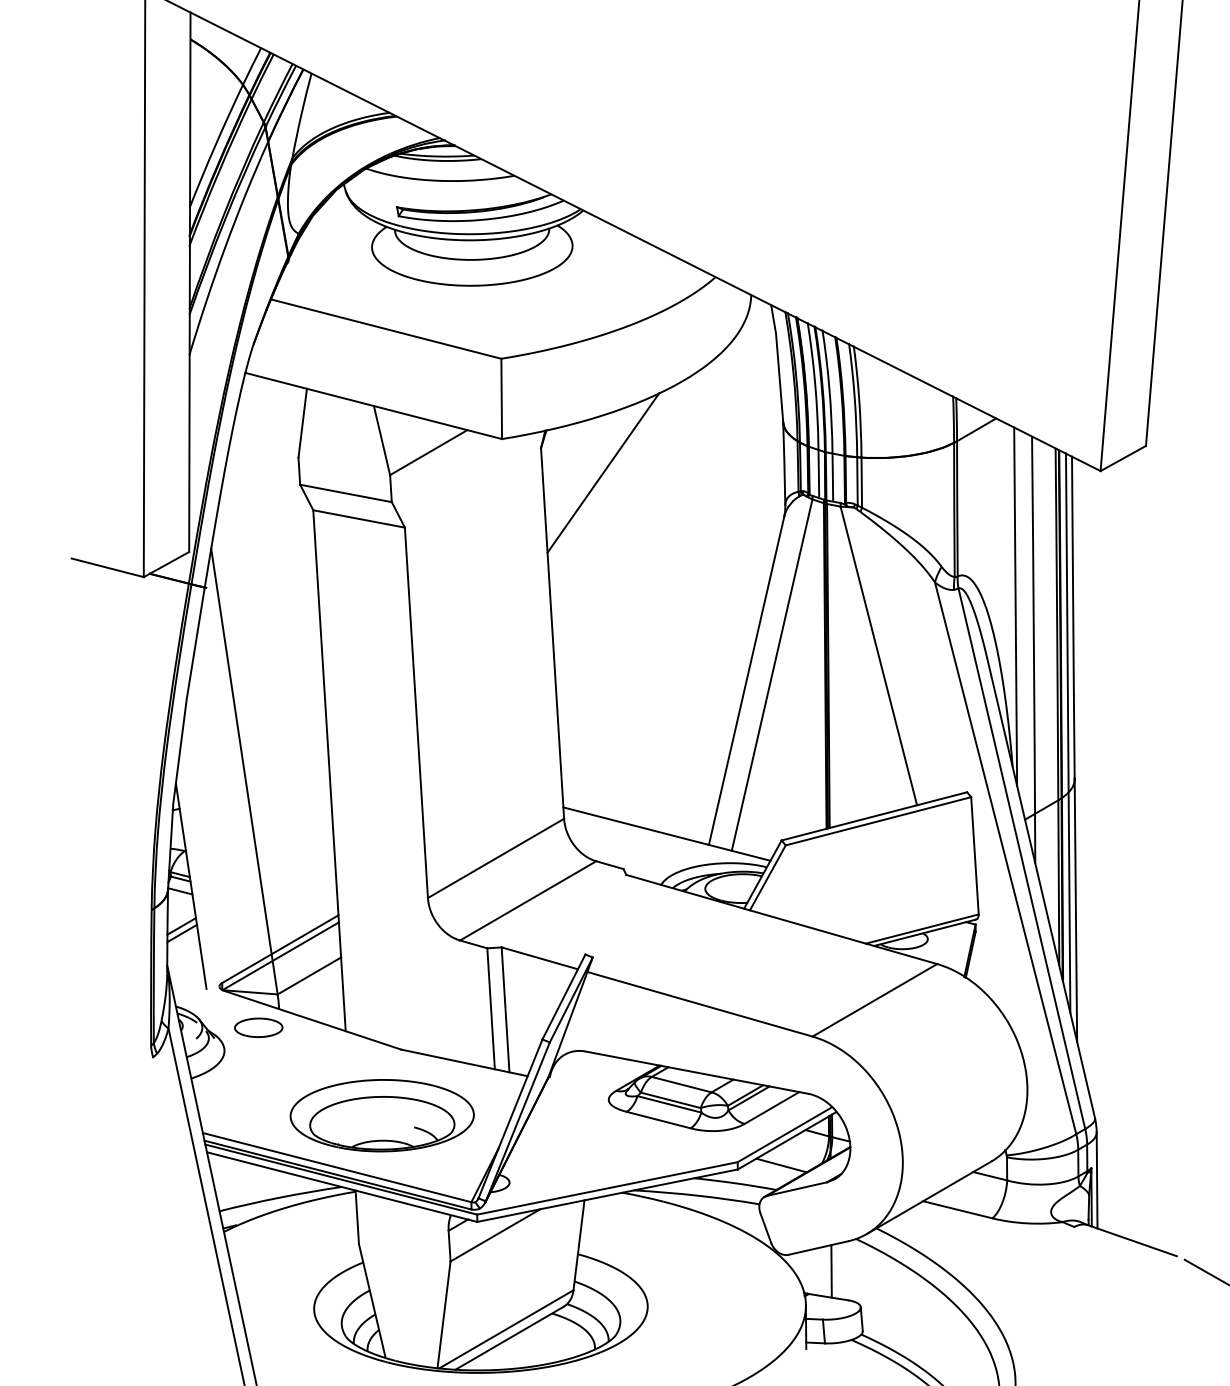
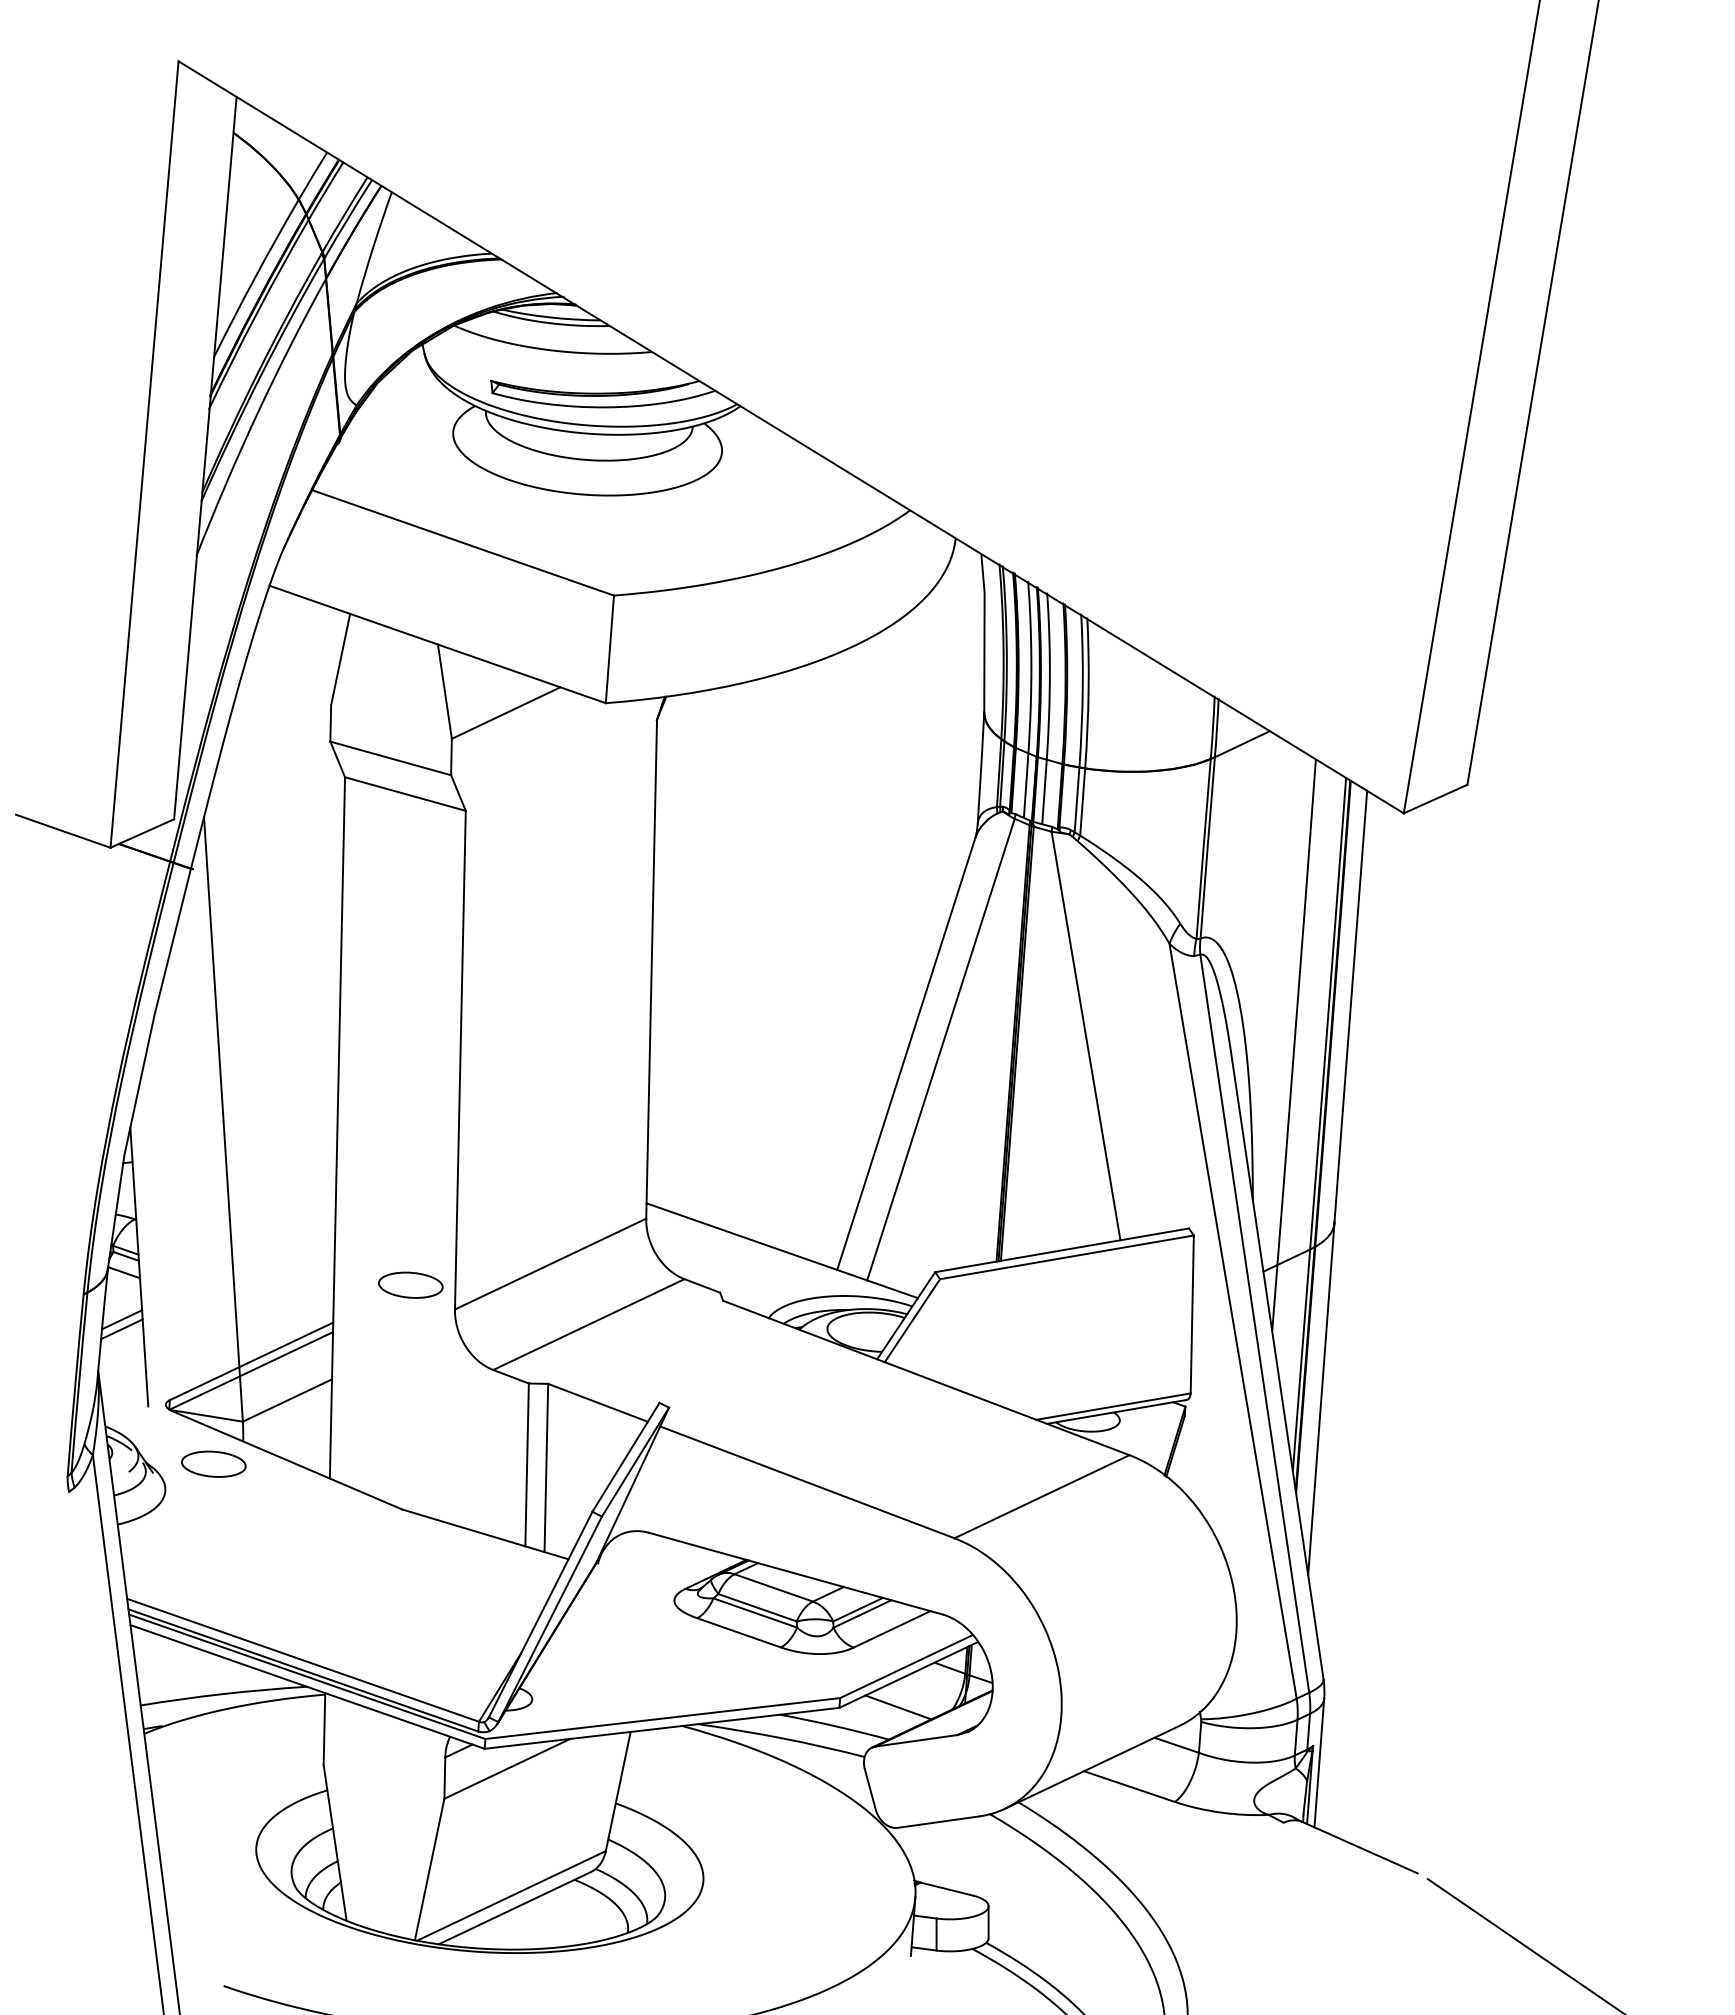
line: (603, 472) -> (737, 759), removed
line: (1015, 606) -> (1274, 985), removed
line: (1067, 733) -> (1330, 1160), removed
part: (393, 882) -> (410, 1284), added
part: (382, 1115) -> (369, 1595), removed
line: (831, 1271) -> (953, 1854), removed

